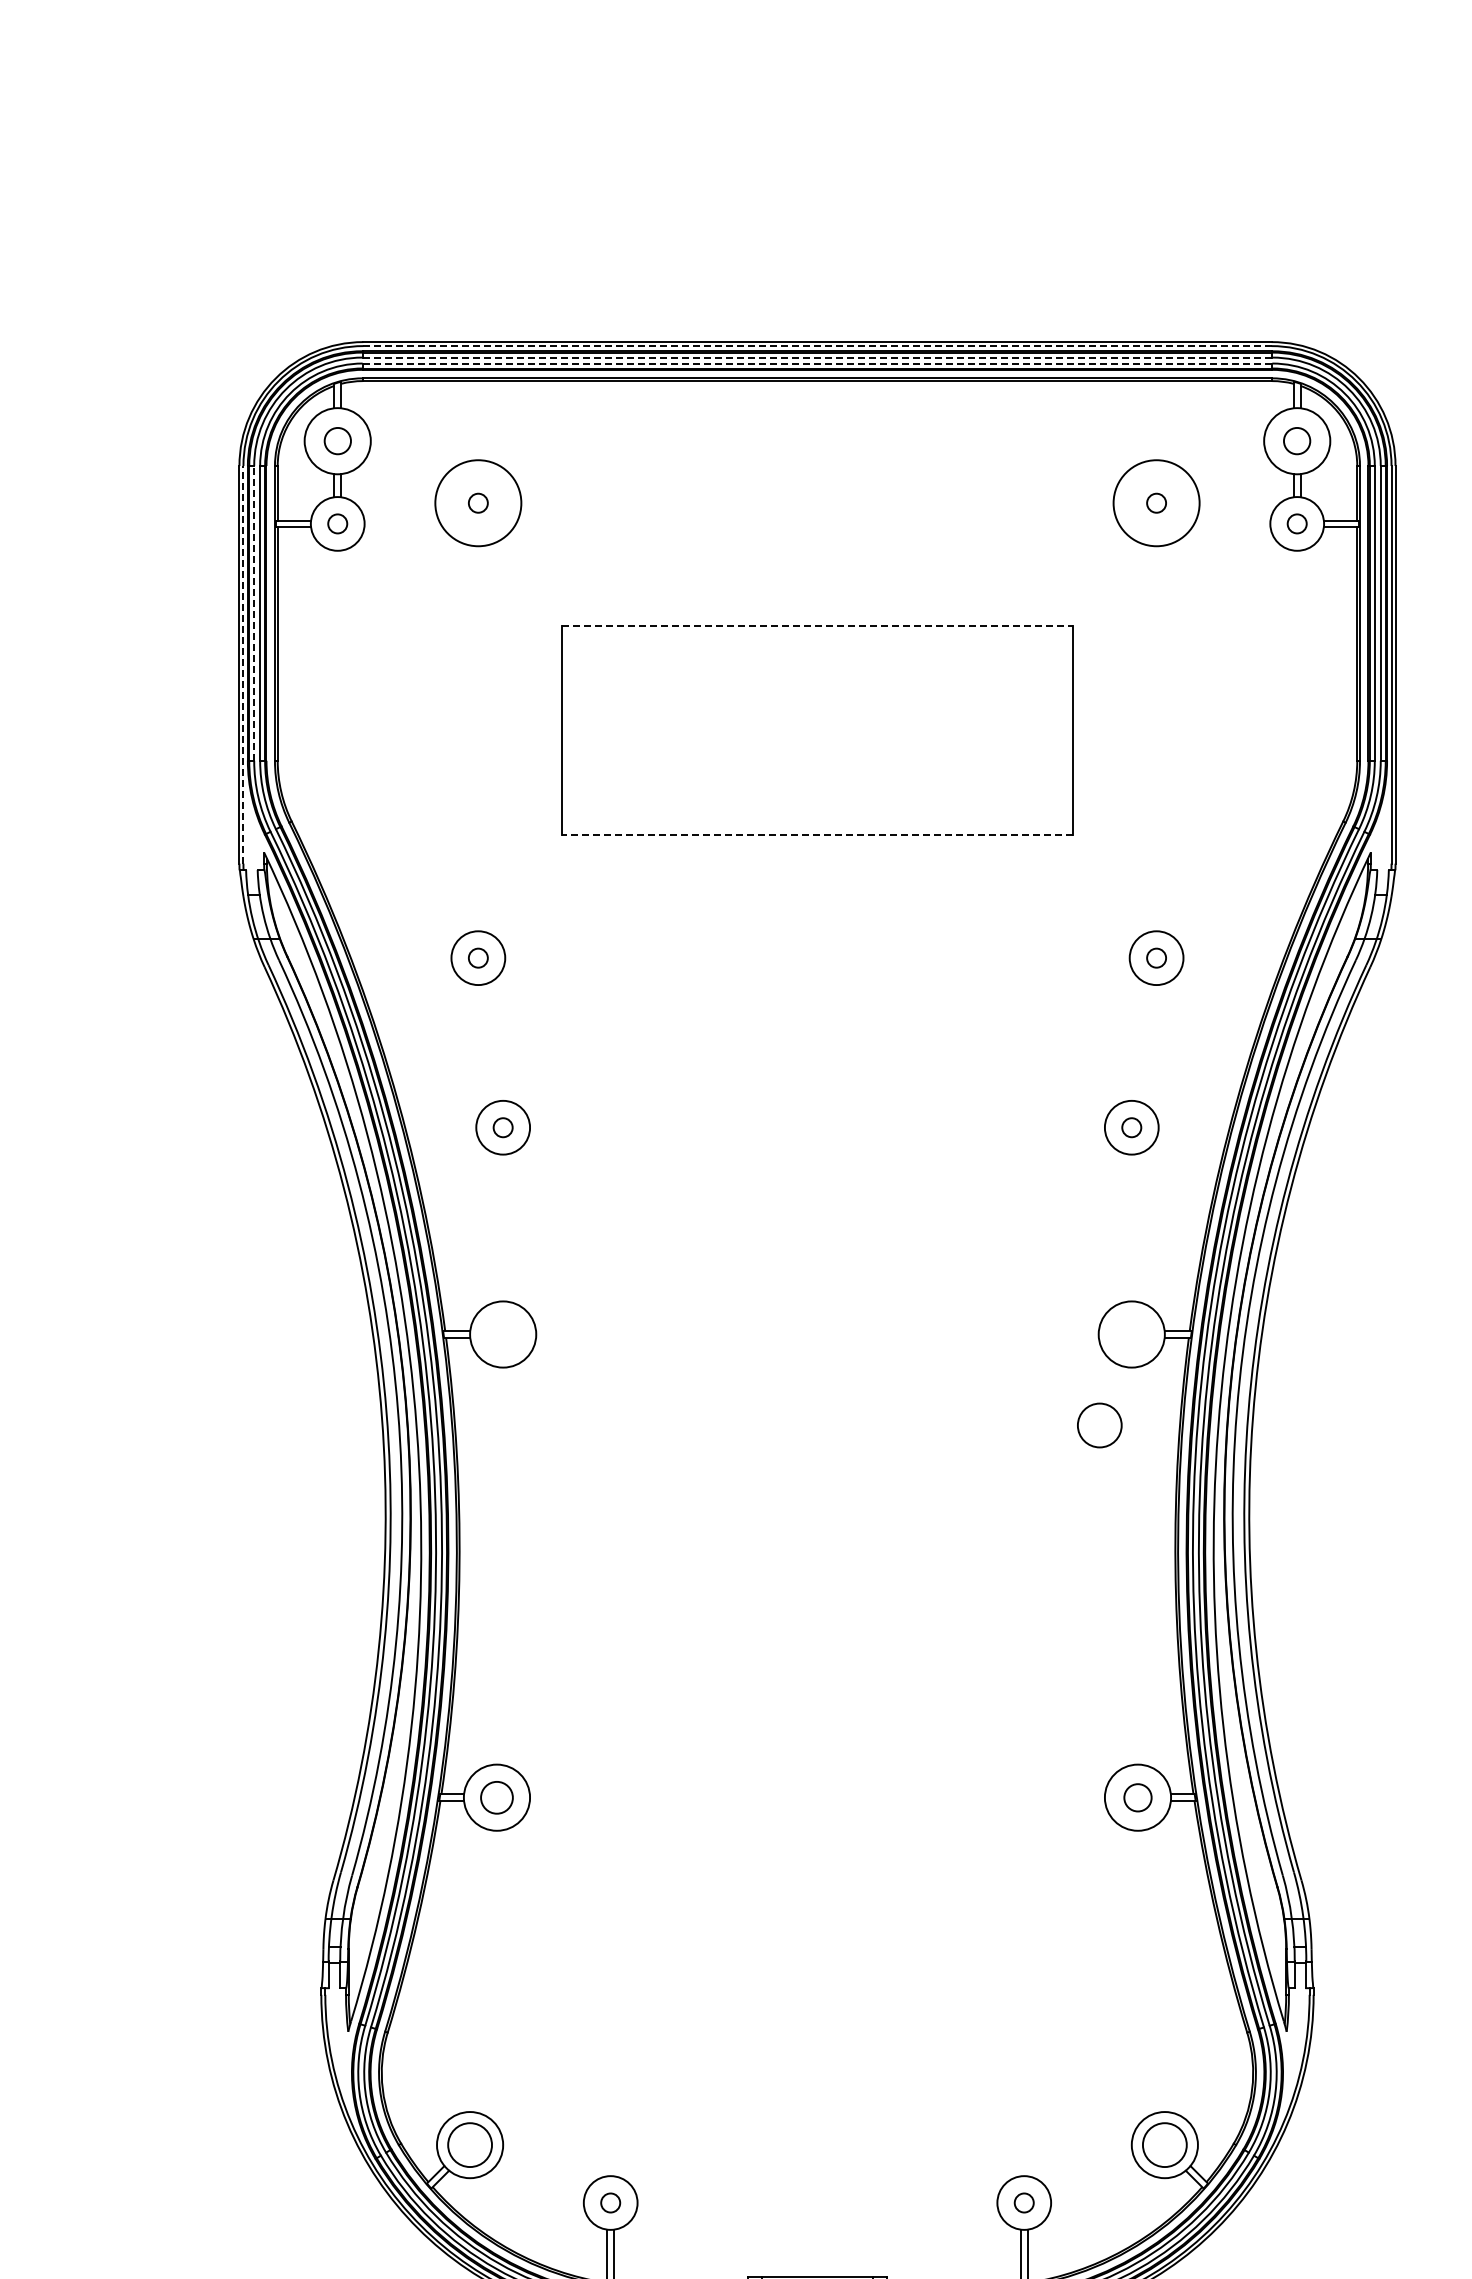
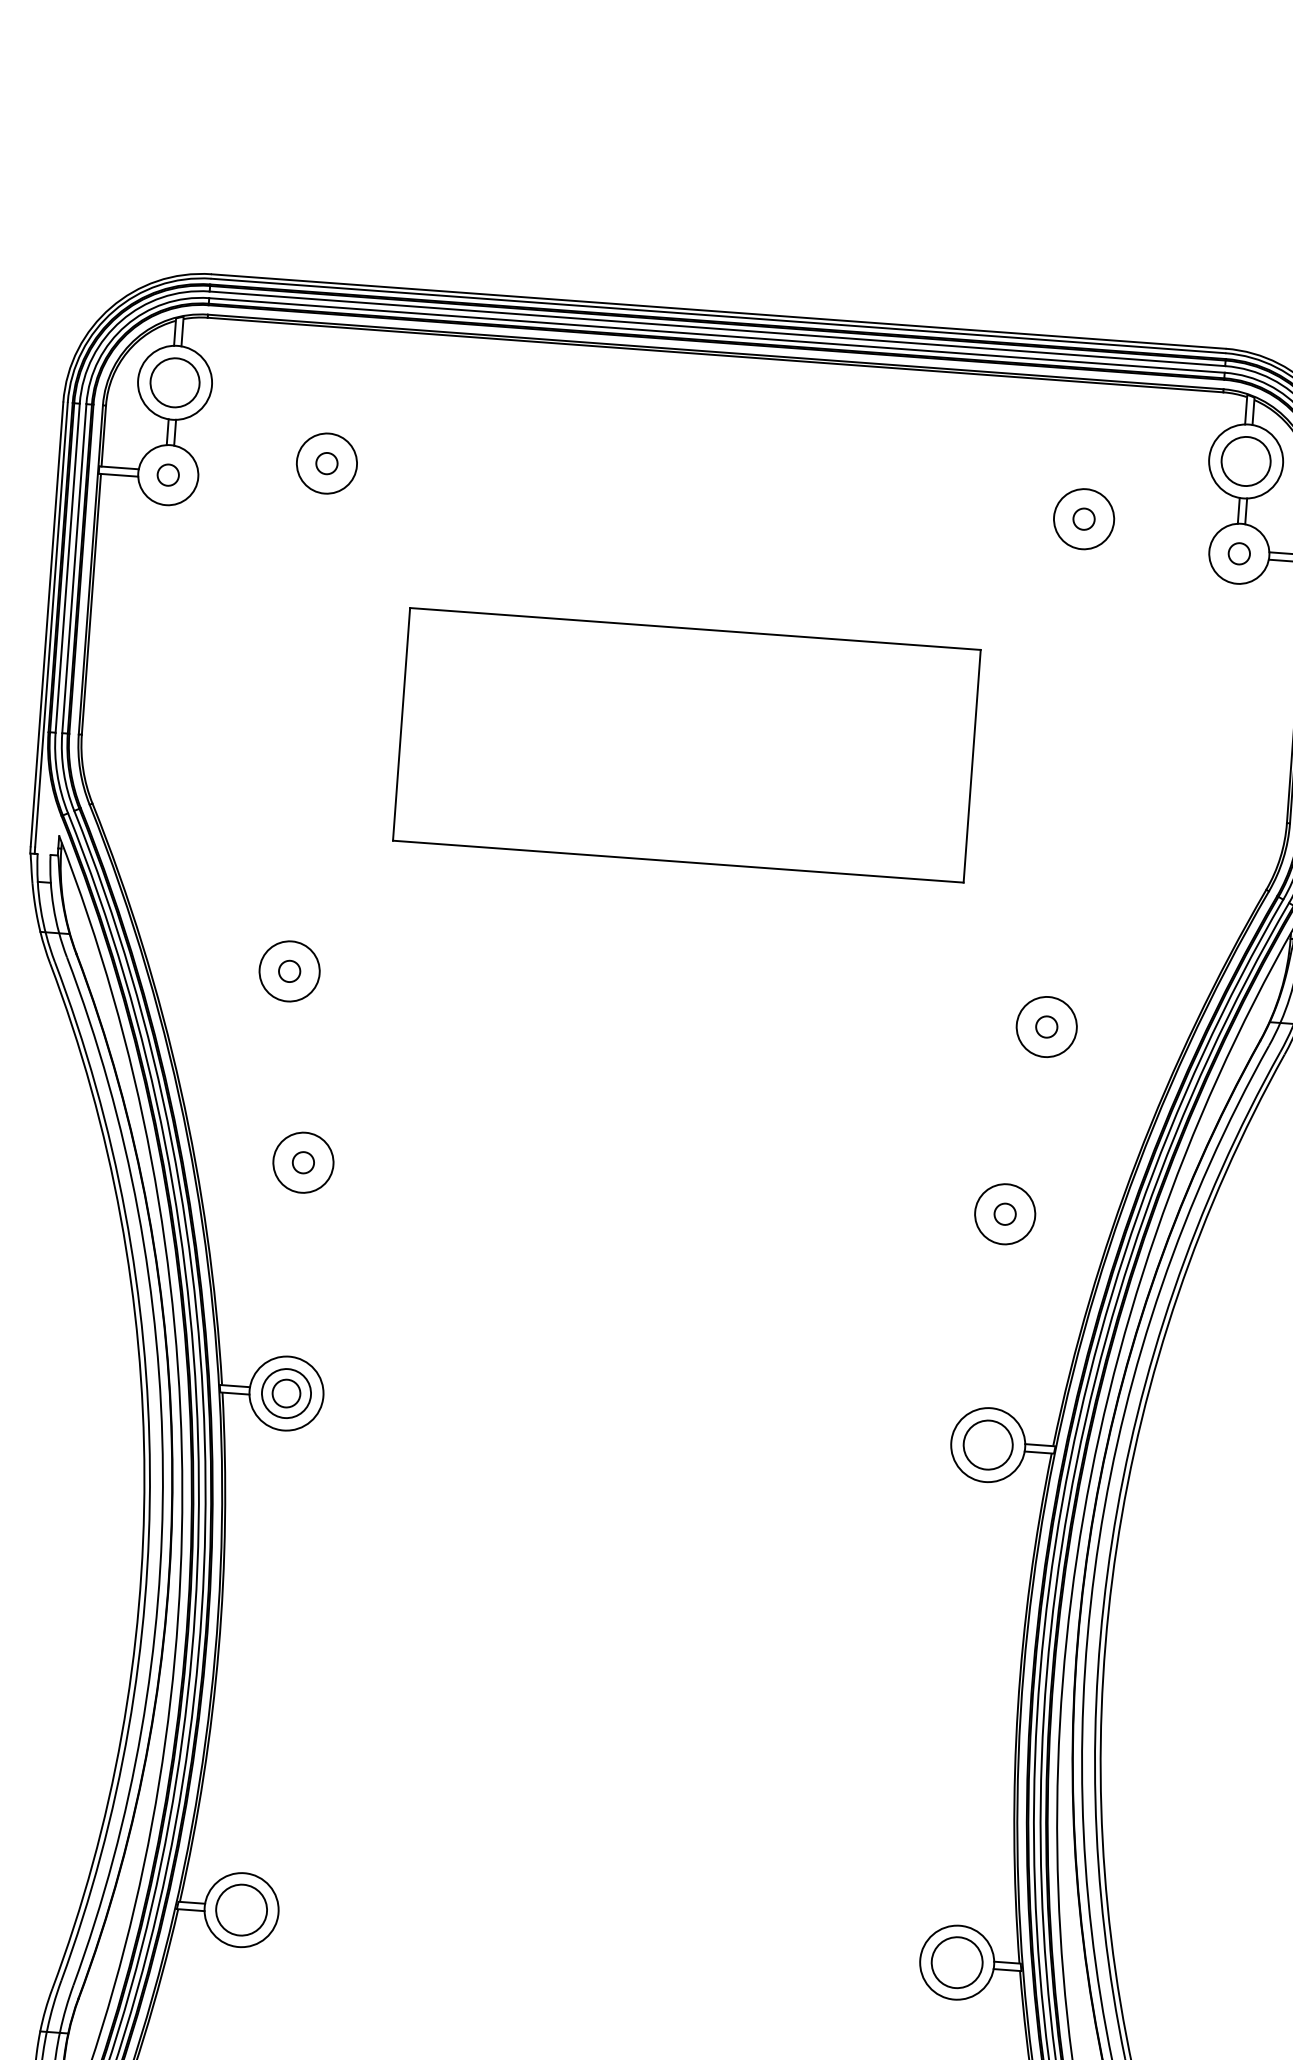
line: (817, 346) -> (718, 316), dashed -> solid
line: (817, 357) -> (717, 328), dashed -> solid
line: (817, 363) -> (716, 335), dashed -> solid
circle: (337, 440) -> (174, 382), size x1.67
circle: (1296, 440) -> (1245, 460), size x1.67
circle: (478, 503) -> (327, 463), size x0.62
circle: (1156, 503) -> (1083, 519), size x0.62
line: (254, 612) -> (68, 567), dashed -> solid
line: (817, 626) -> (695, 628), dashed -> solid
line: (243, 664) -> (51, 624), dashed -> solid
line: (817, 834) -> (678, 861), dashed -> solid
part: (502, 1334) -> (285, 1393), added
circle: (1099, 1425) -> (987, 1445), moved
circle: (496, 1797) -> (241, 1909), size x1.43
circle: (1137, 1797) -> (956, 1962), size x1.67

